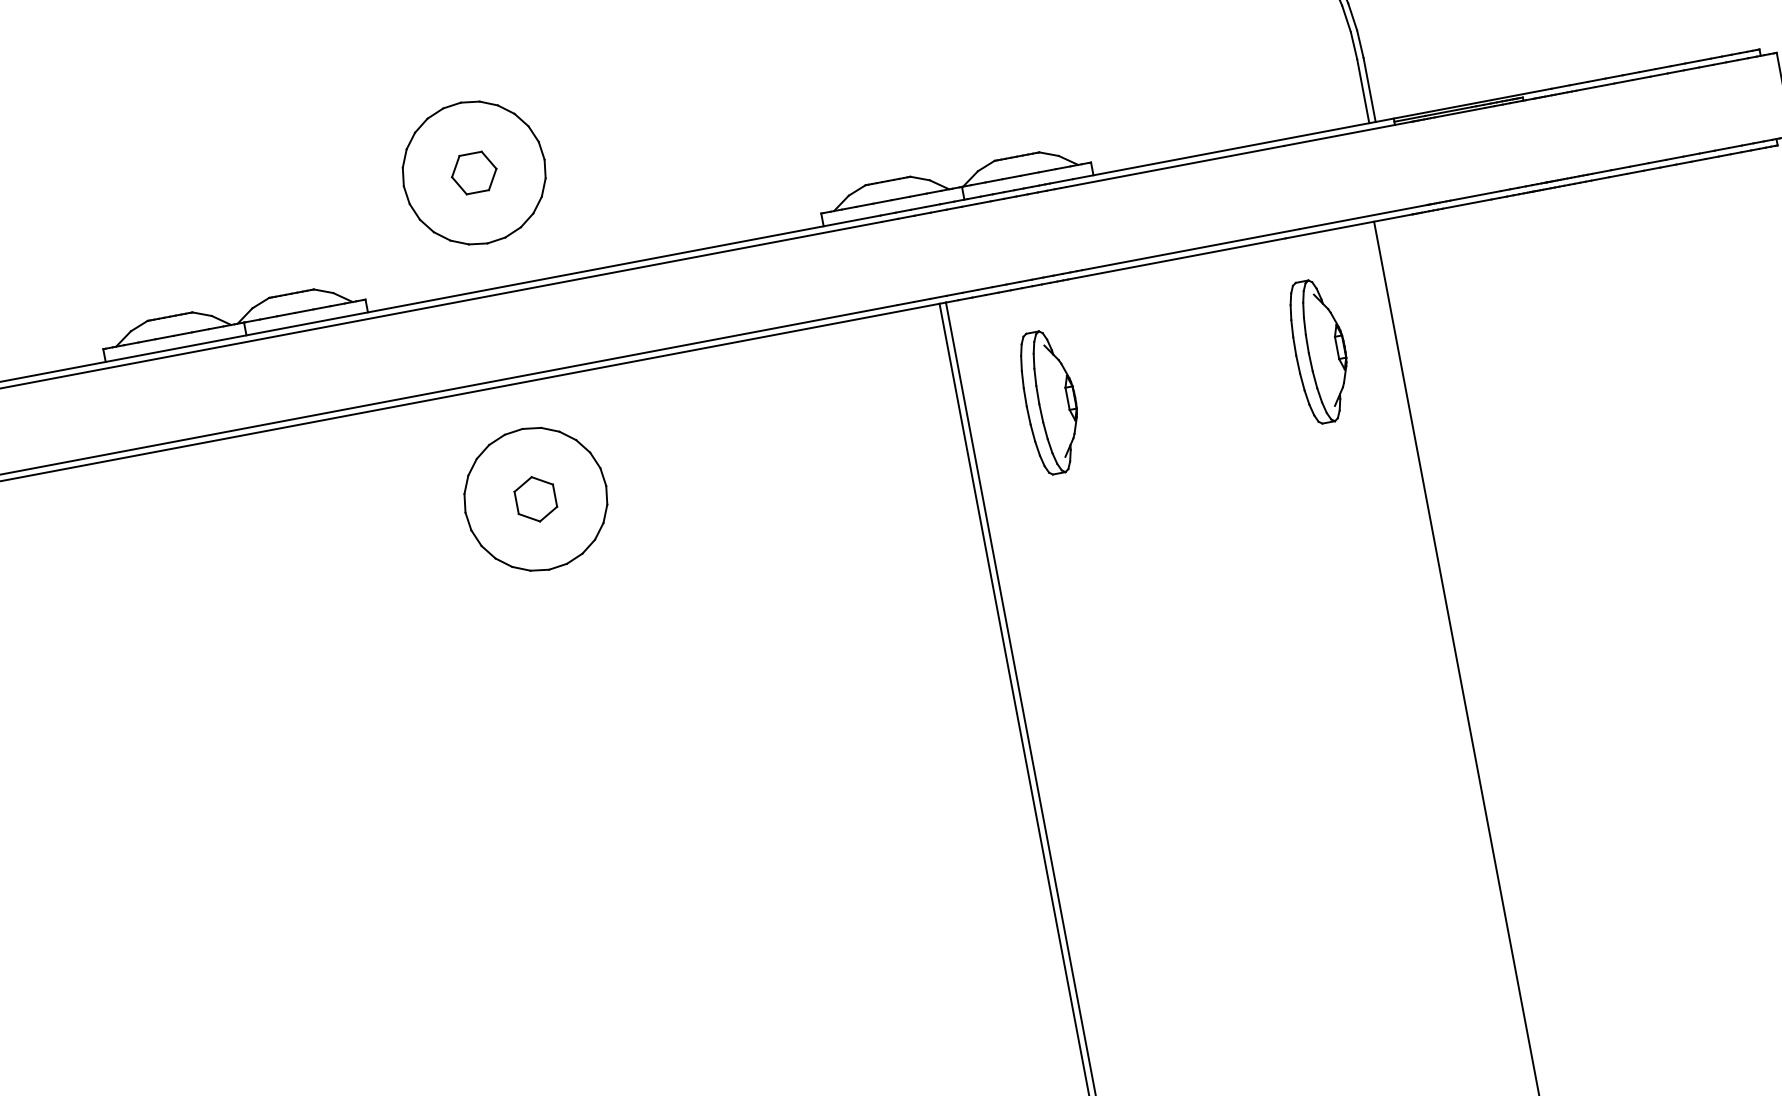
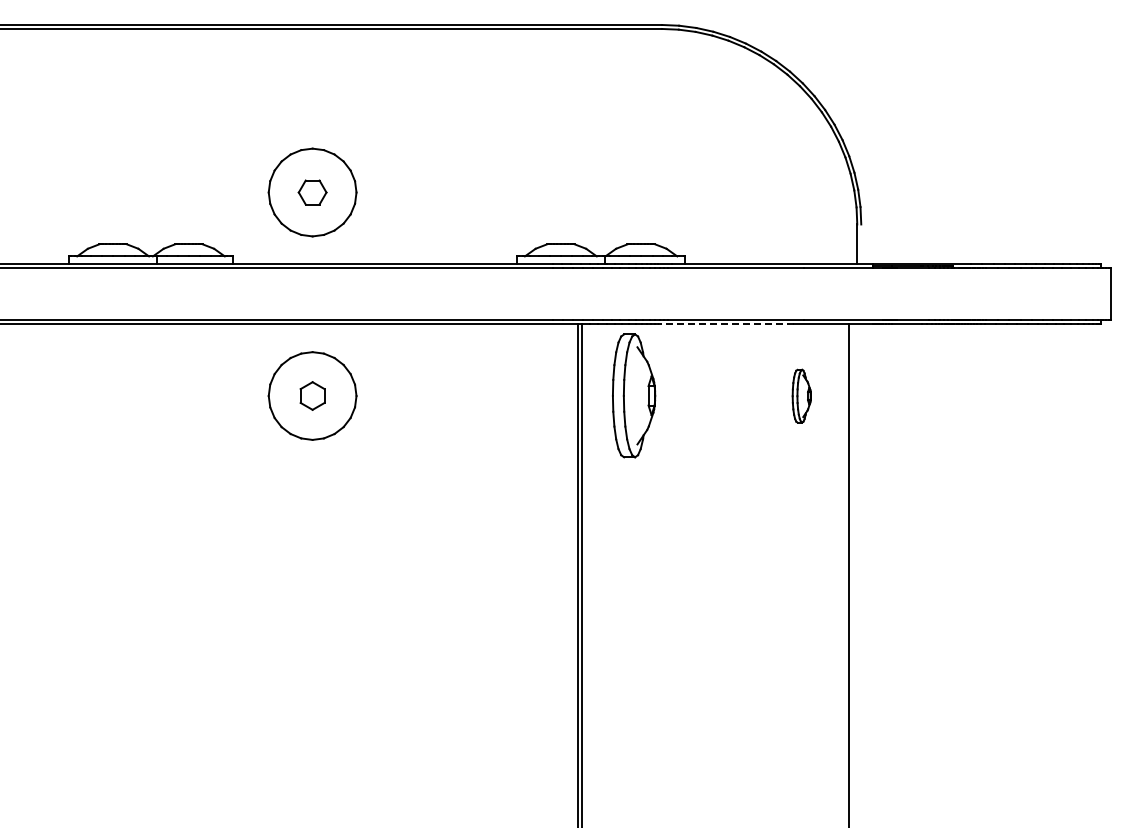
line: (1370, 90) -> (861, 244), removed
line: (1176, 259) -> (725, 324), solid -> dashed
part: (1319, 351) -> (801, 396), size x0.6
part: (1050, 402) -> (633, 396), size x1.4

